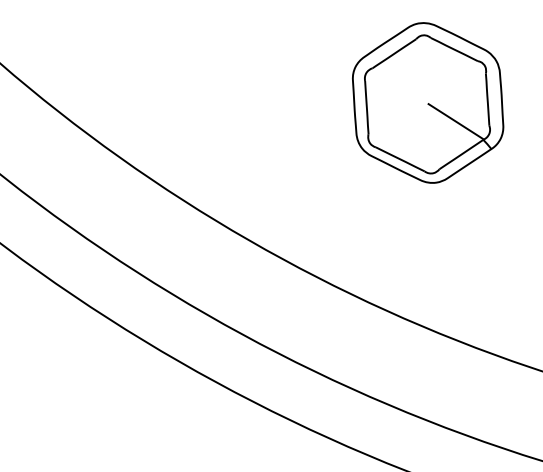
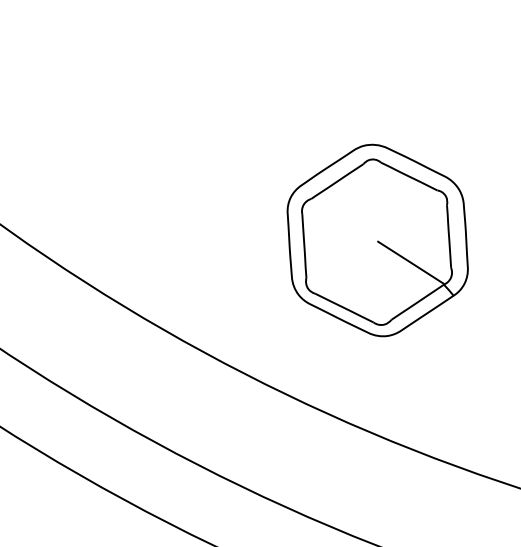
part: (428, 102) -> (378, 239), moved

